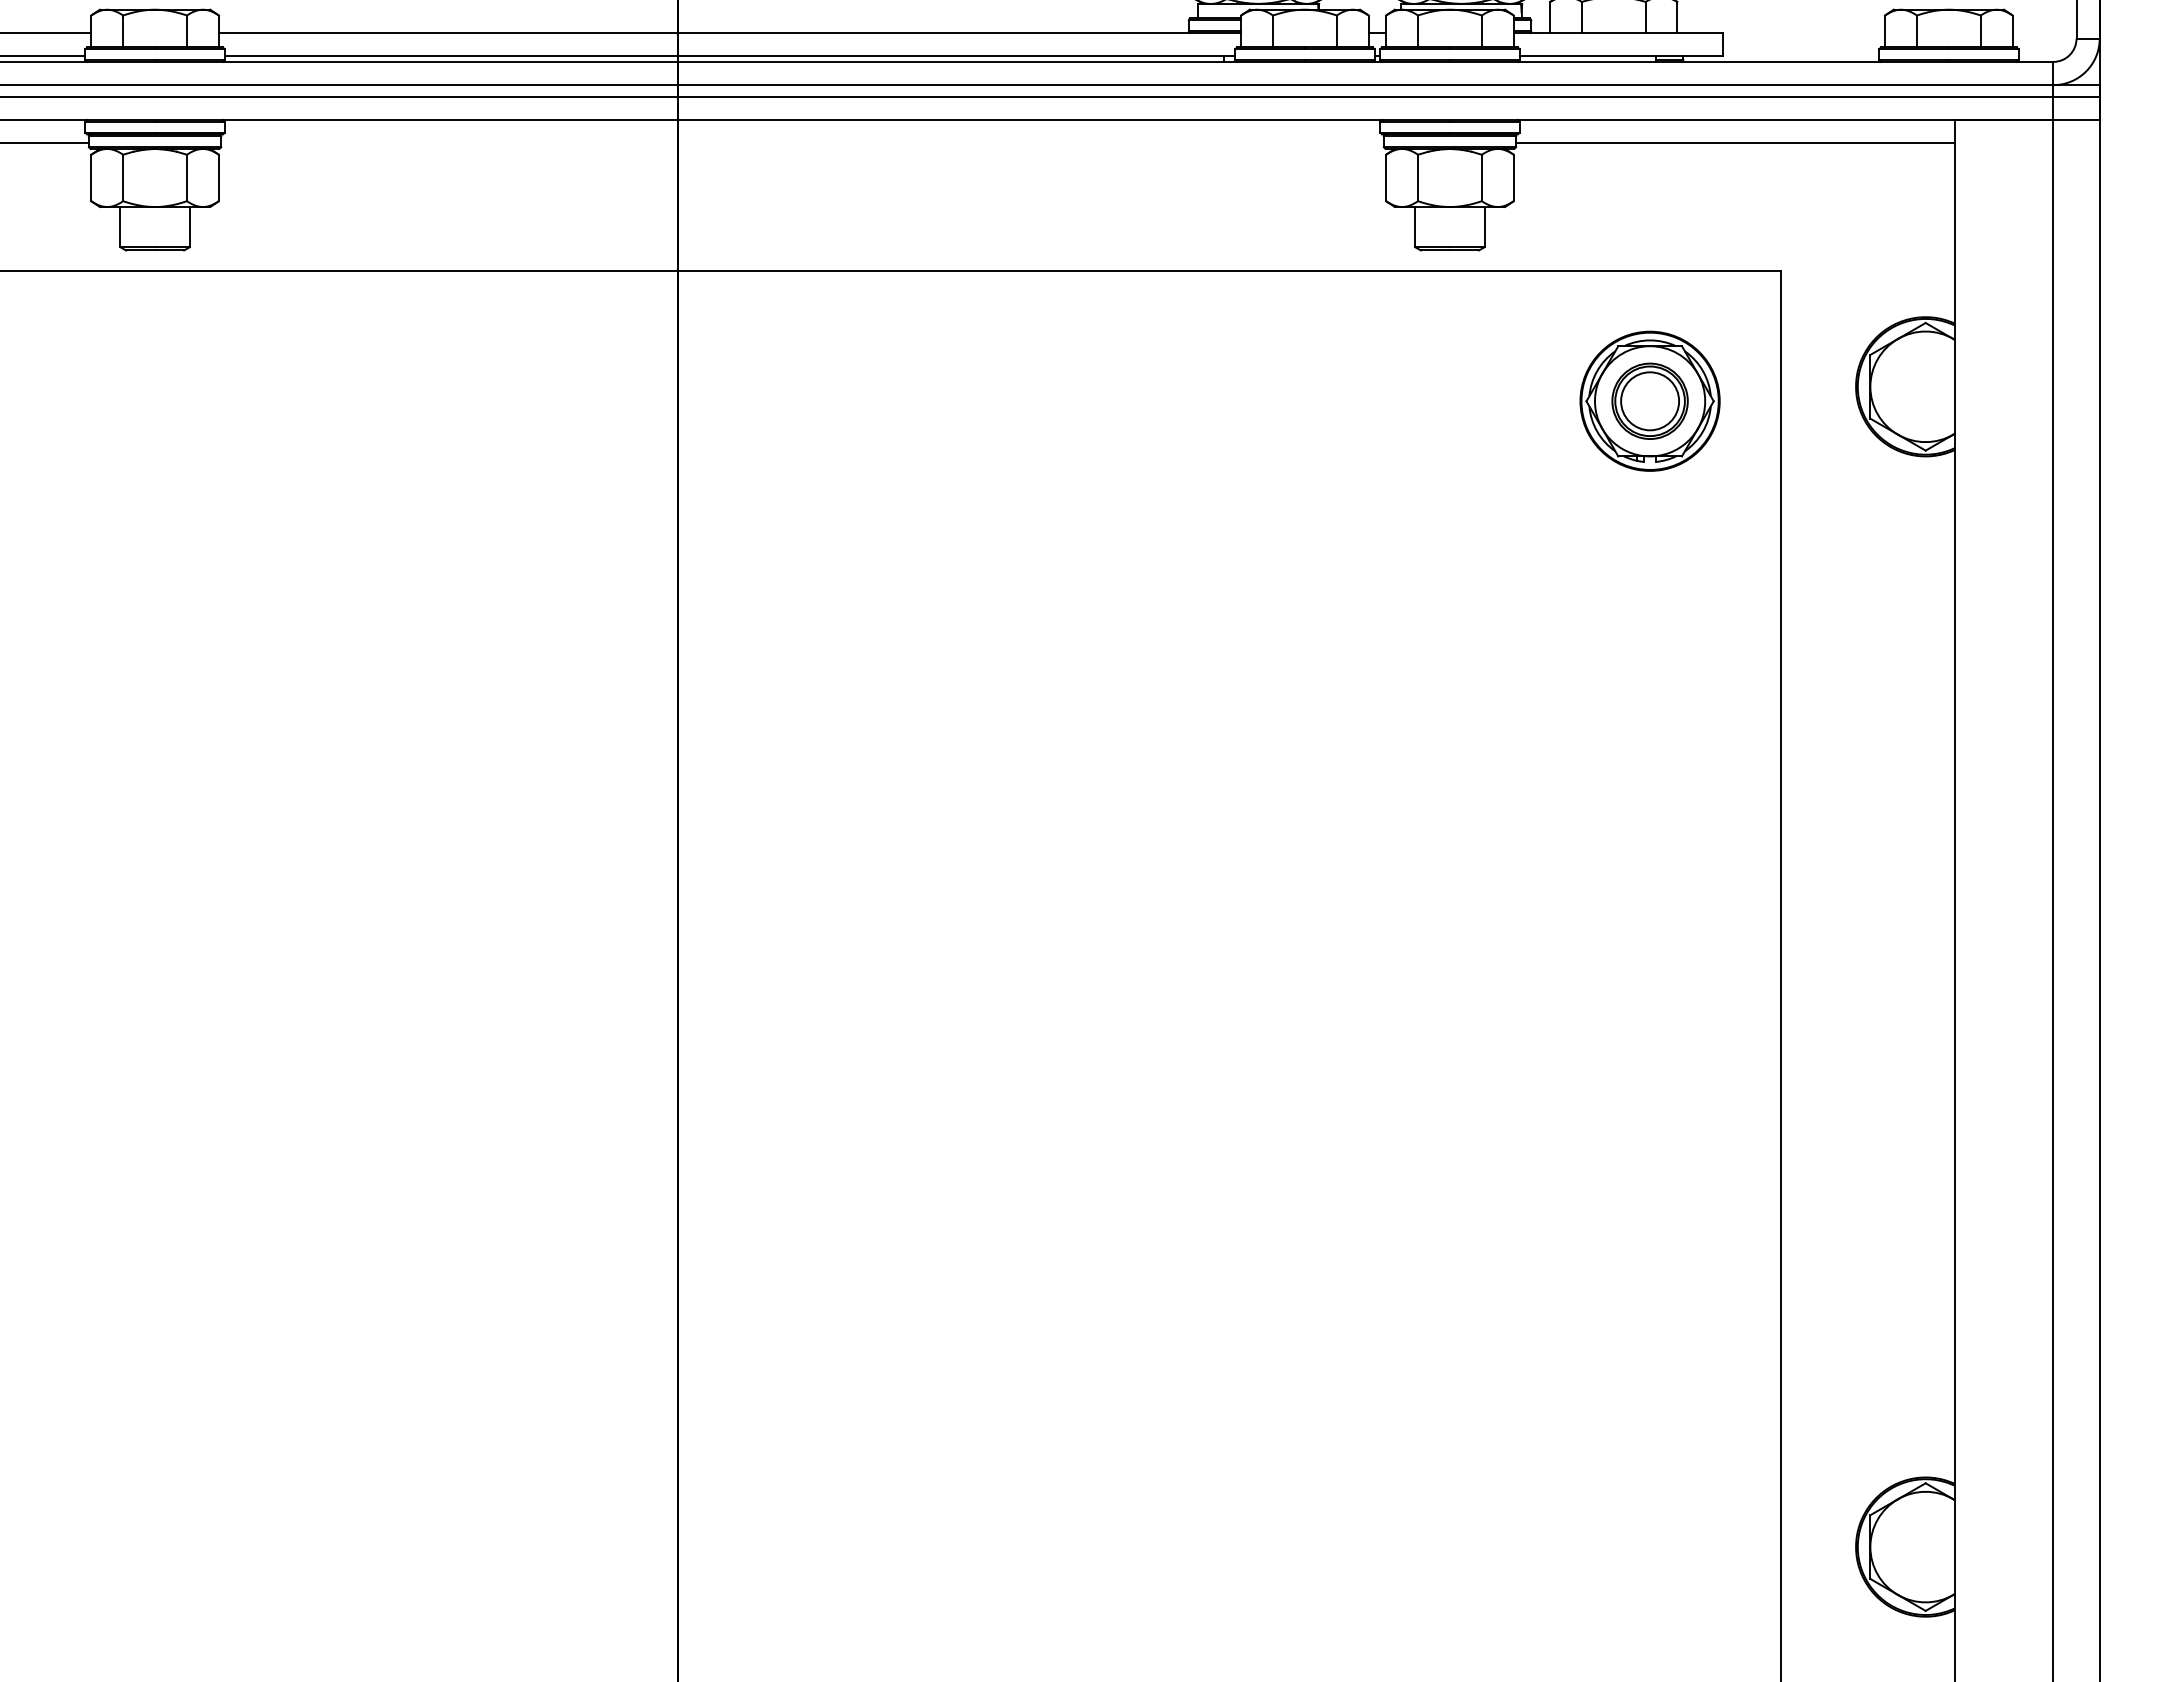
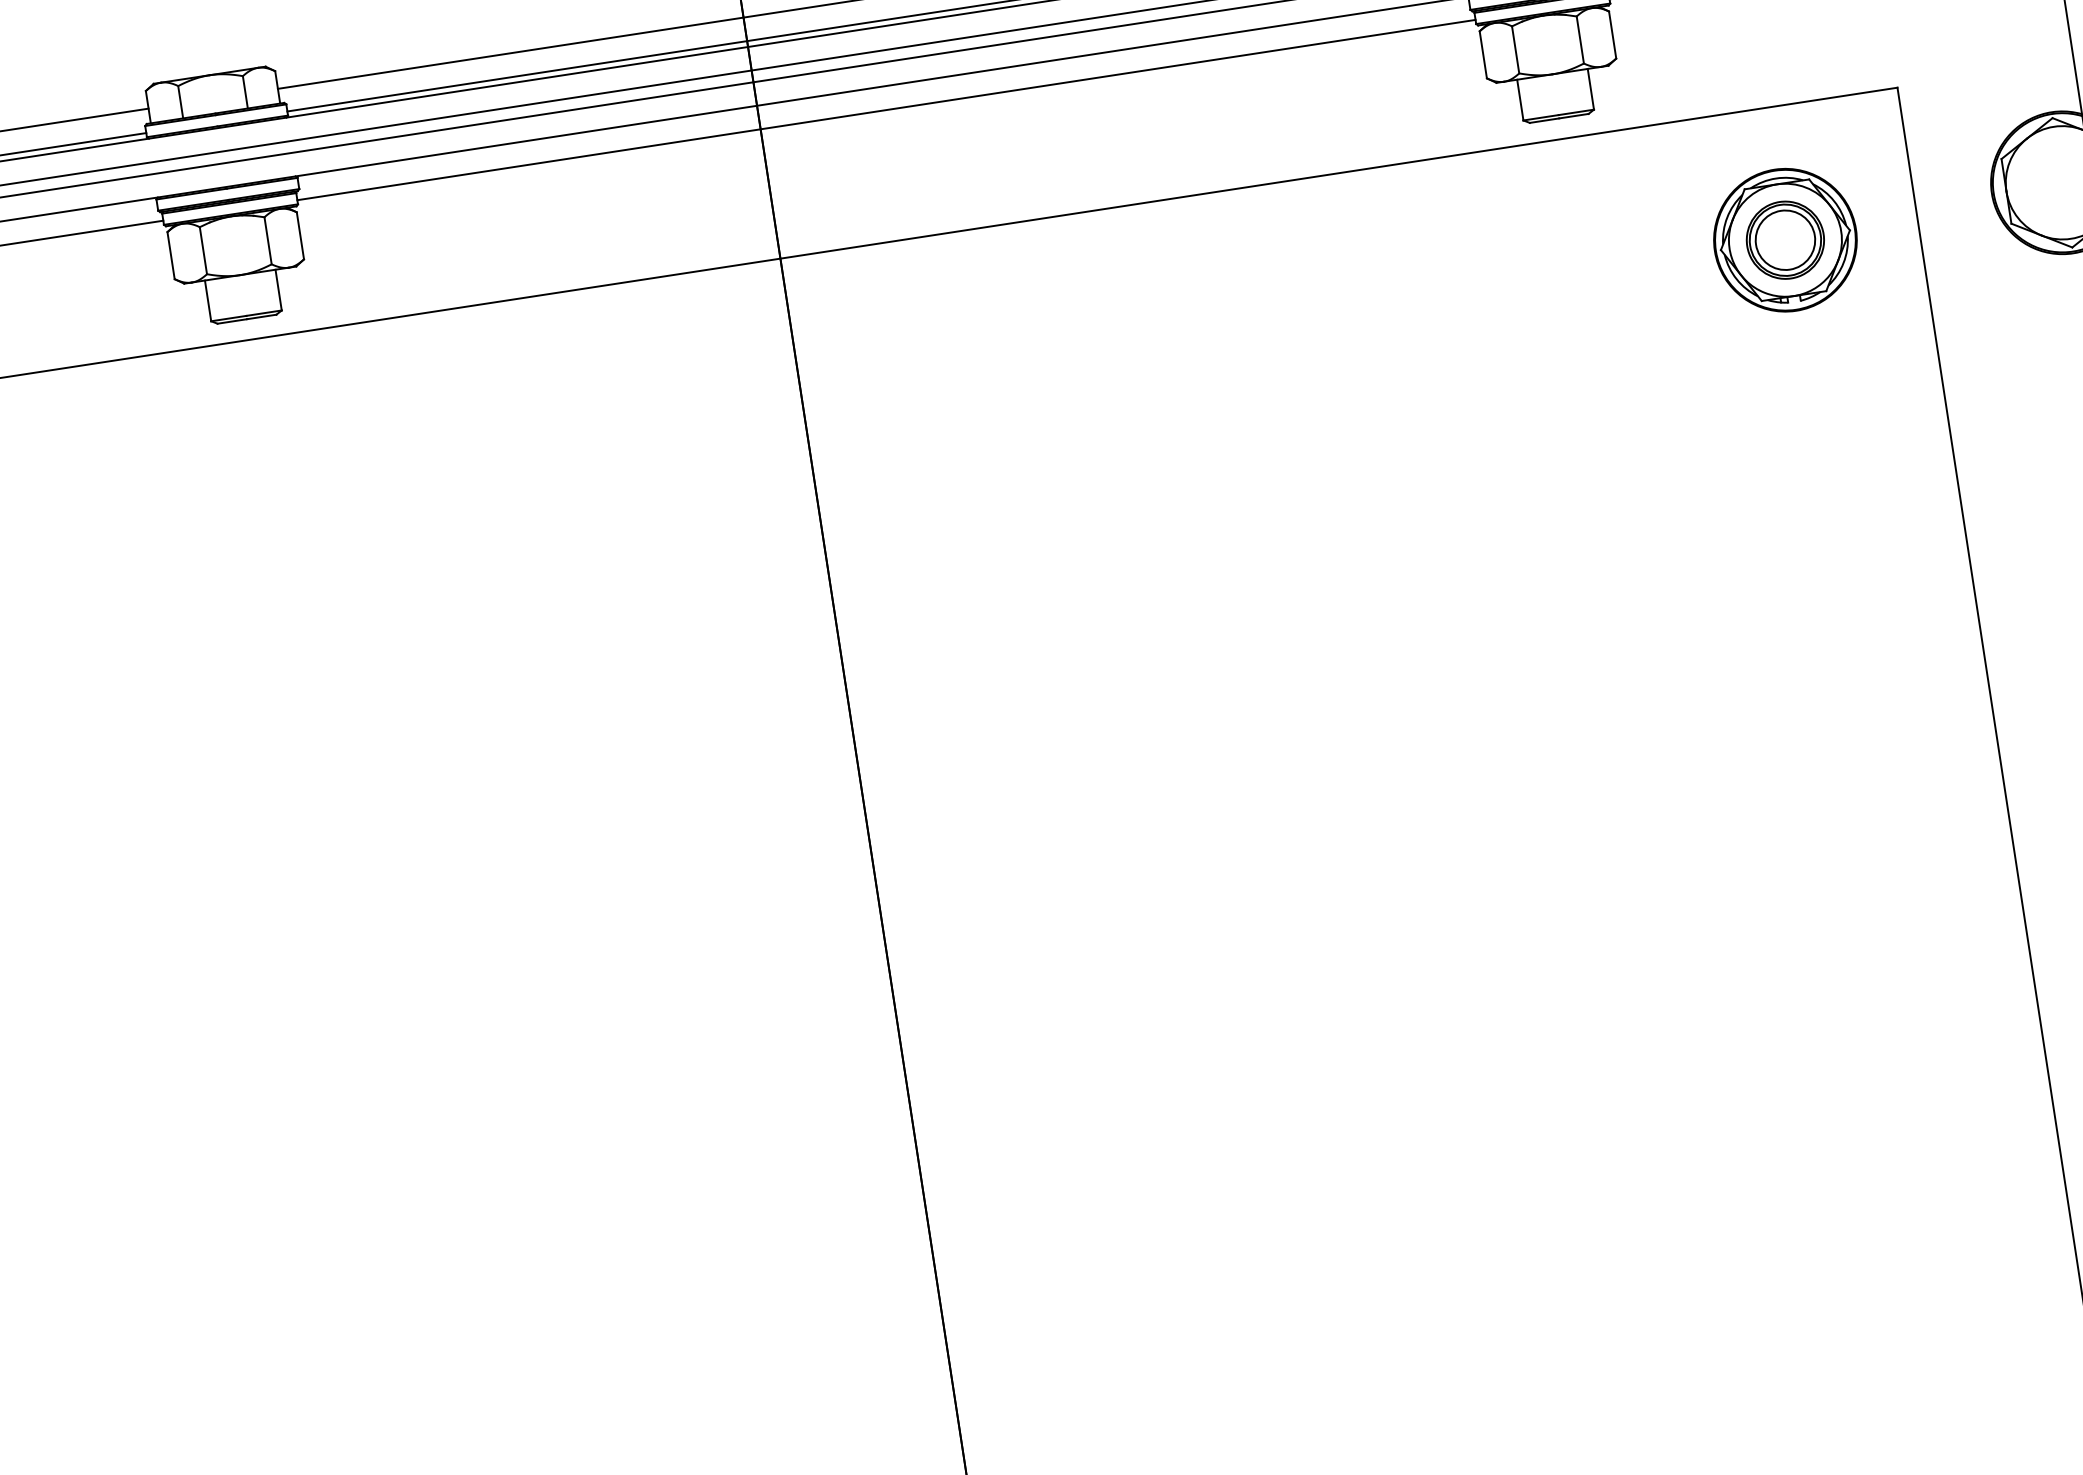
line: (802, 143) -> (886, 110), added

